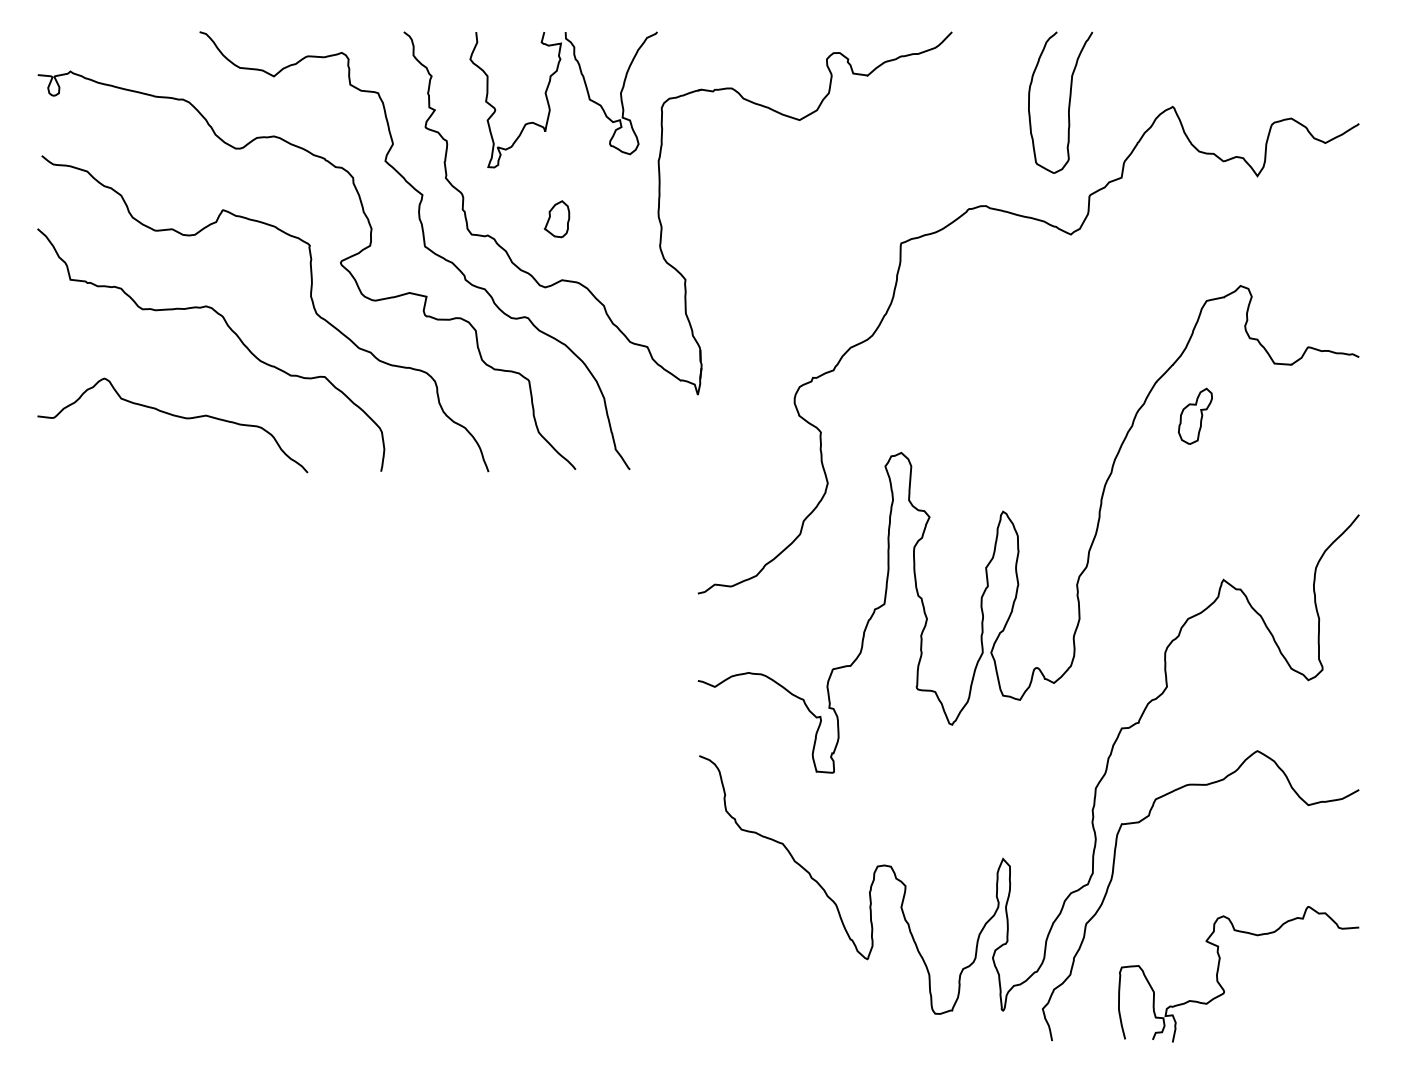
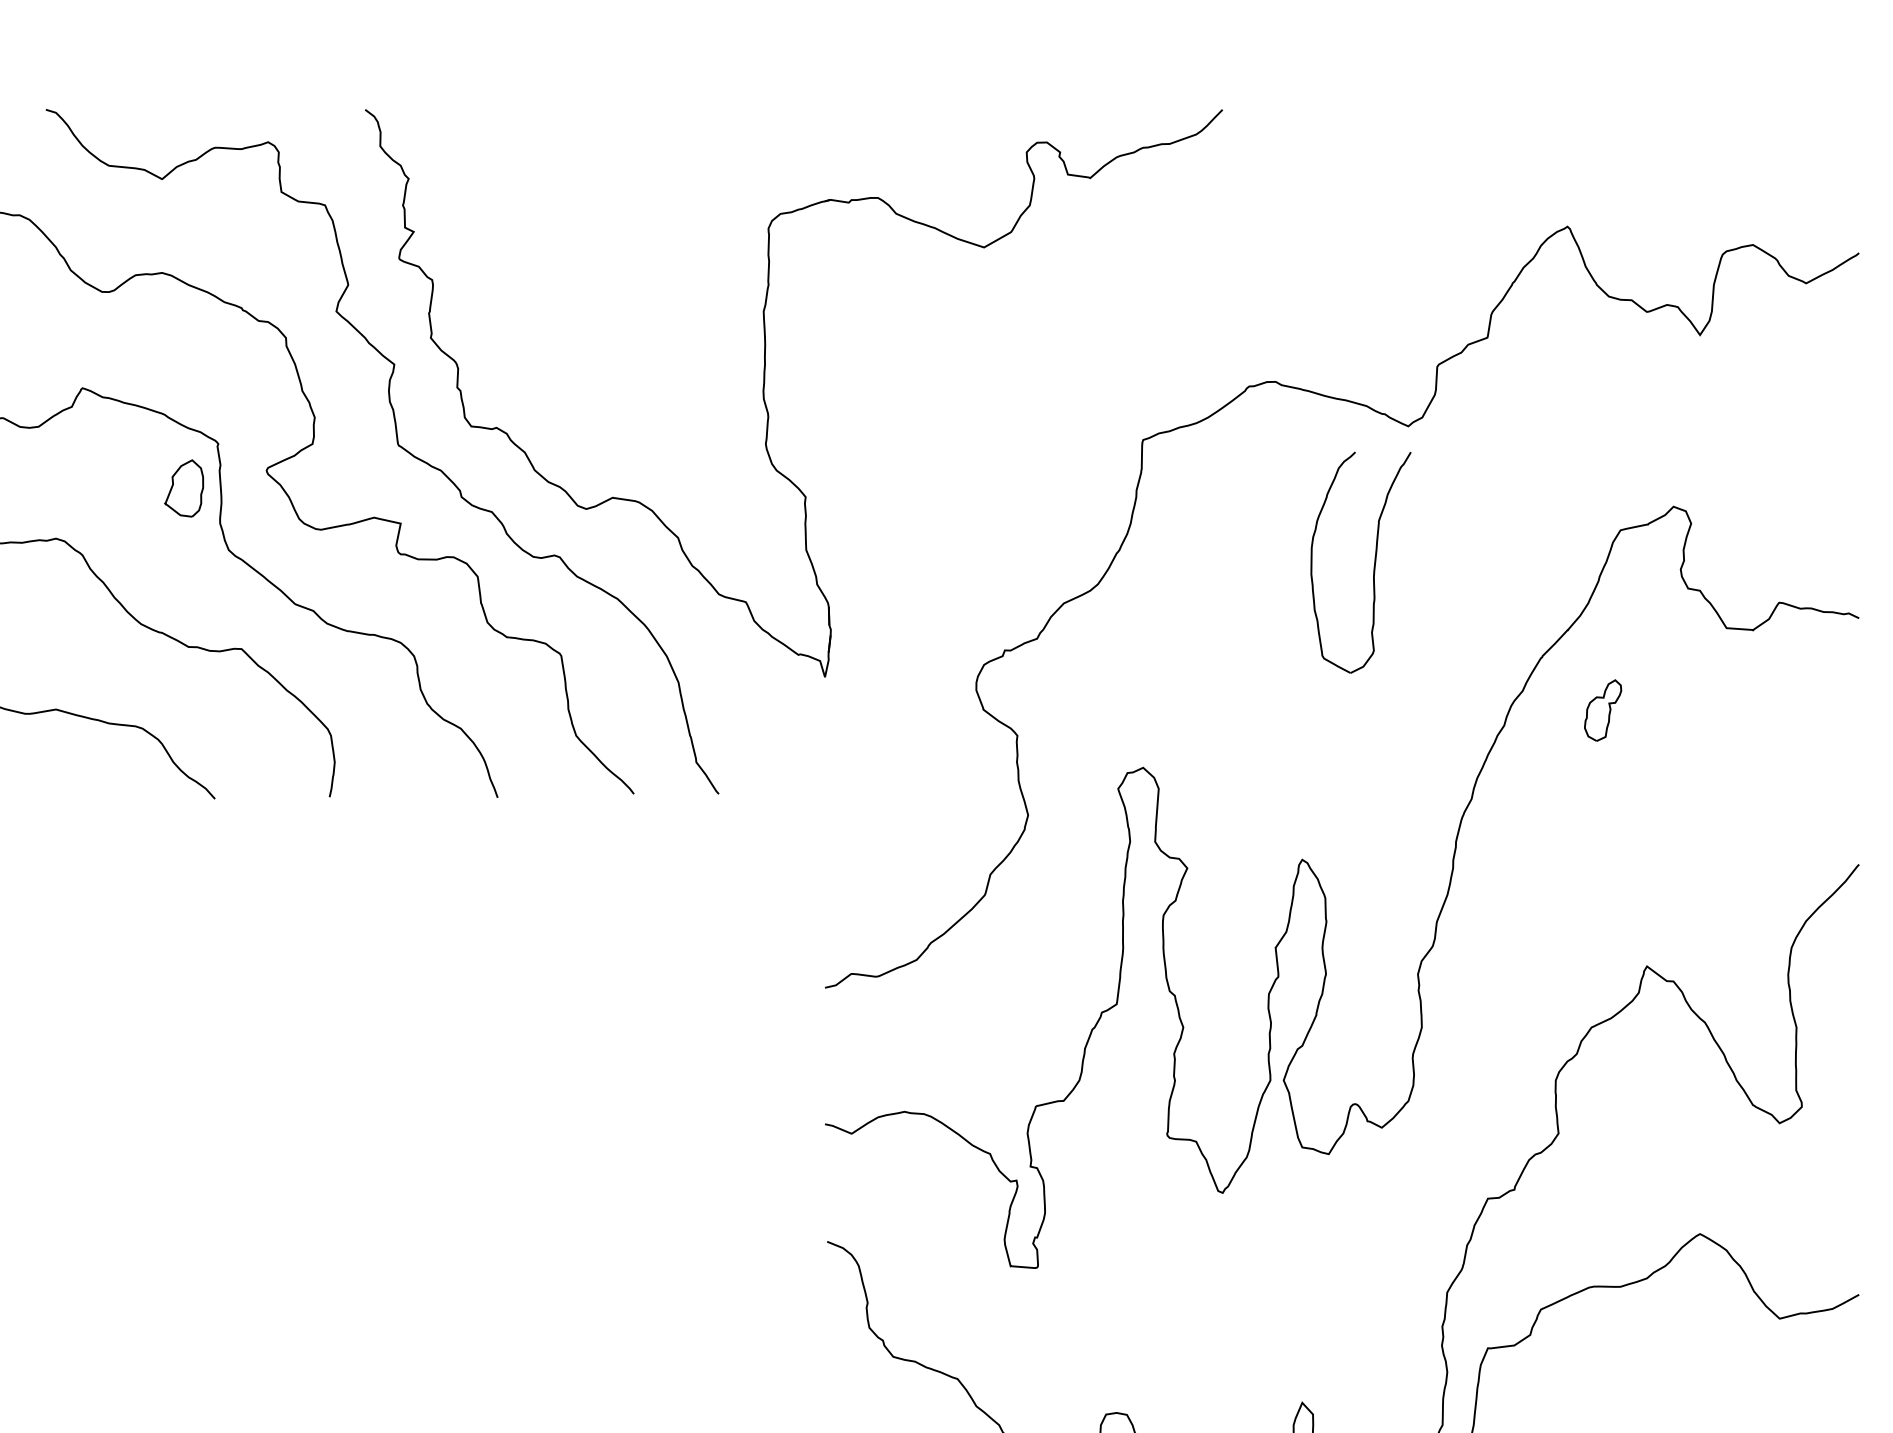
part: (1068, 102) -> (1373, 562), moved
part: (549, 103) -> (592, 221), removed
part: (556, 219) -> (183, 488), moved
part: (1195, 415) -> (1603, 709), size x0.7

